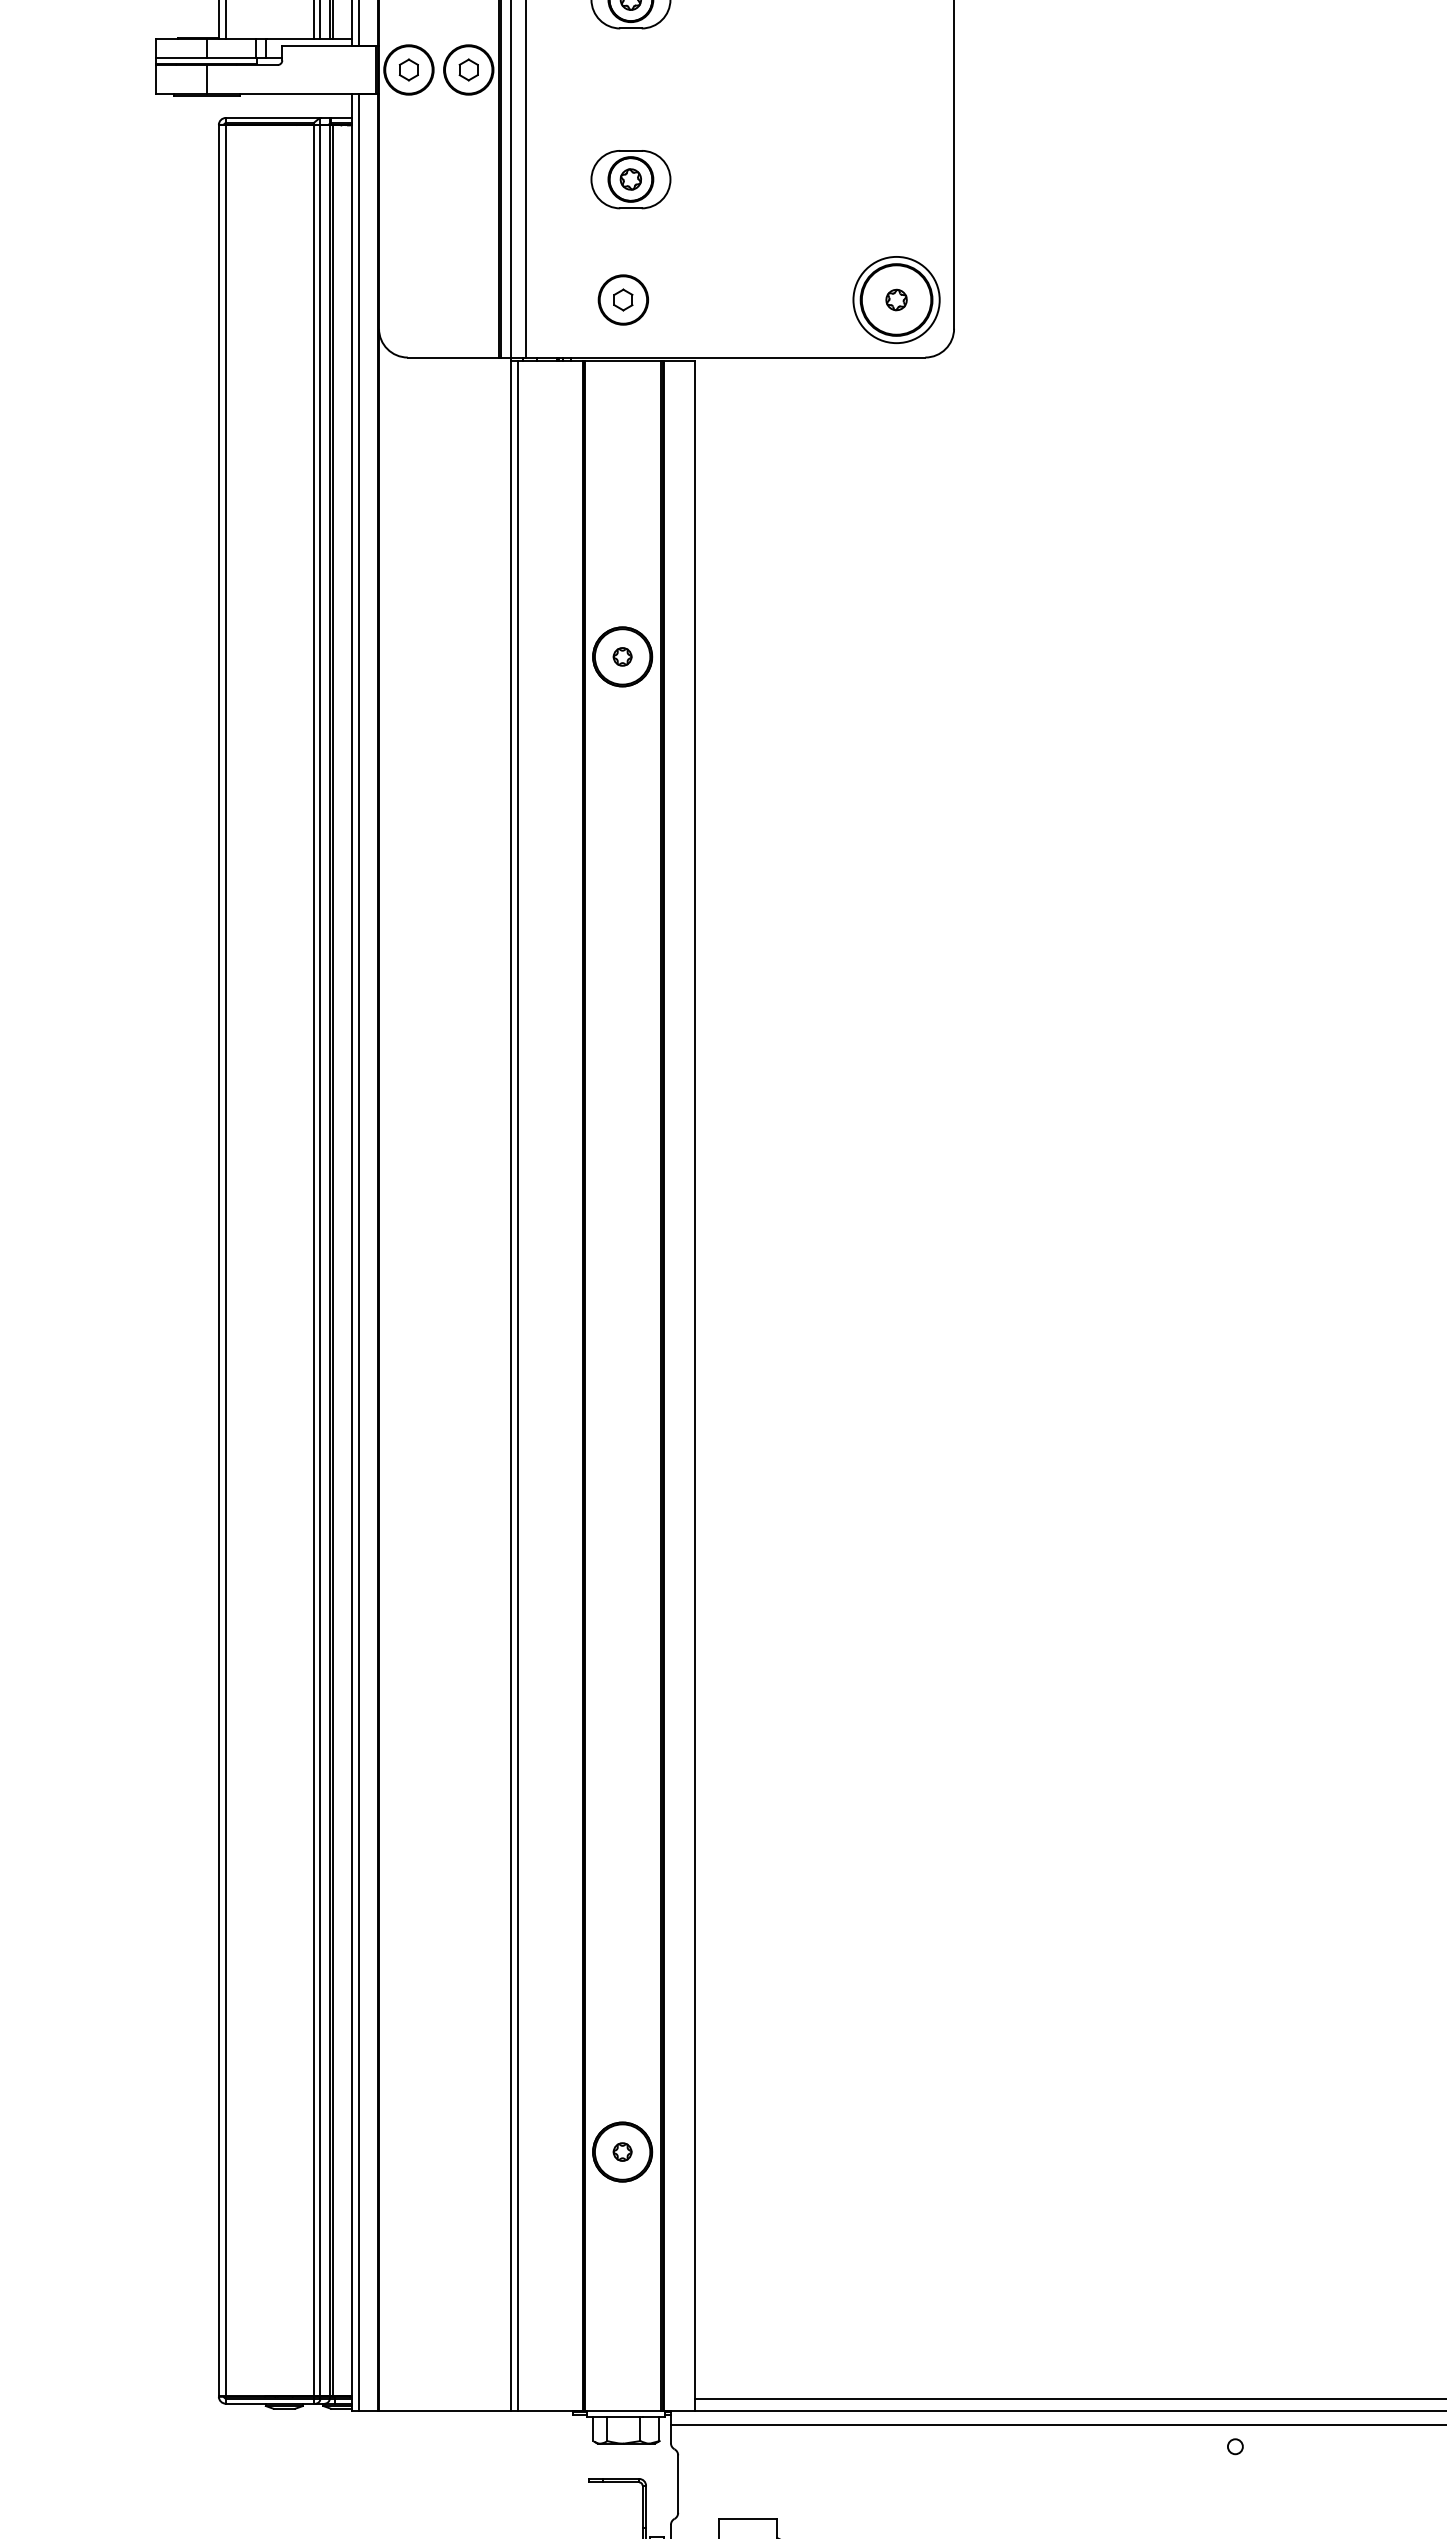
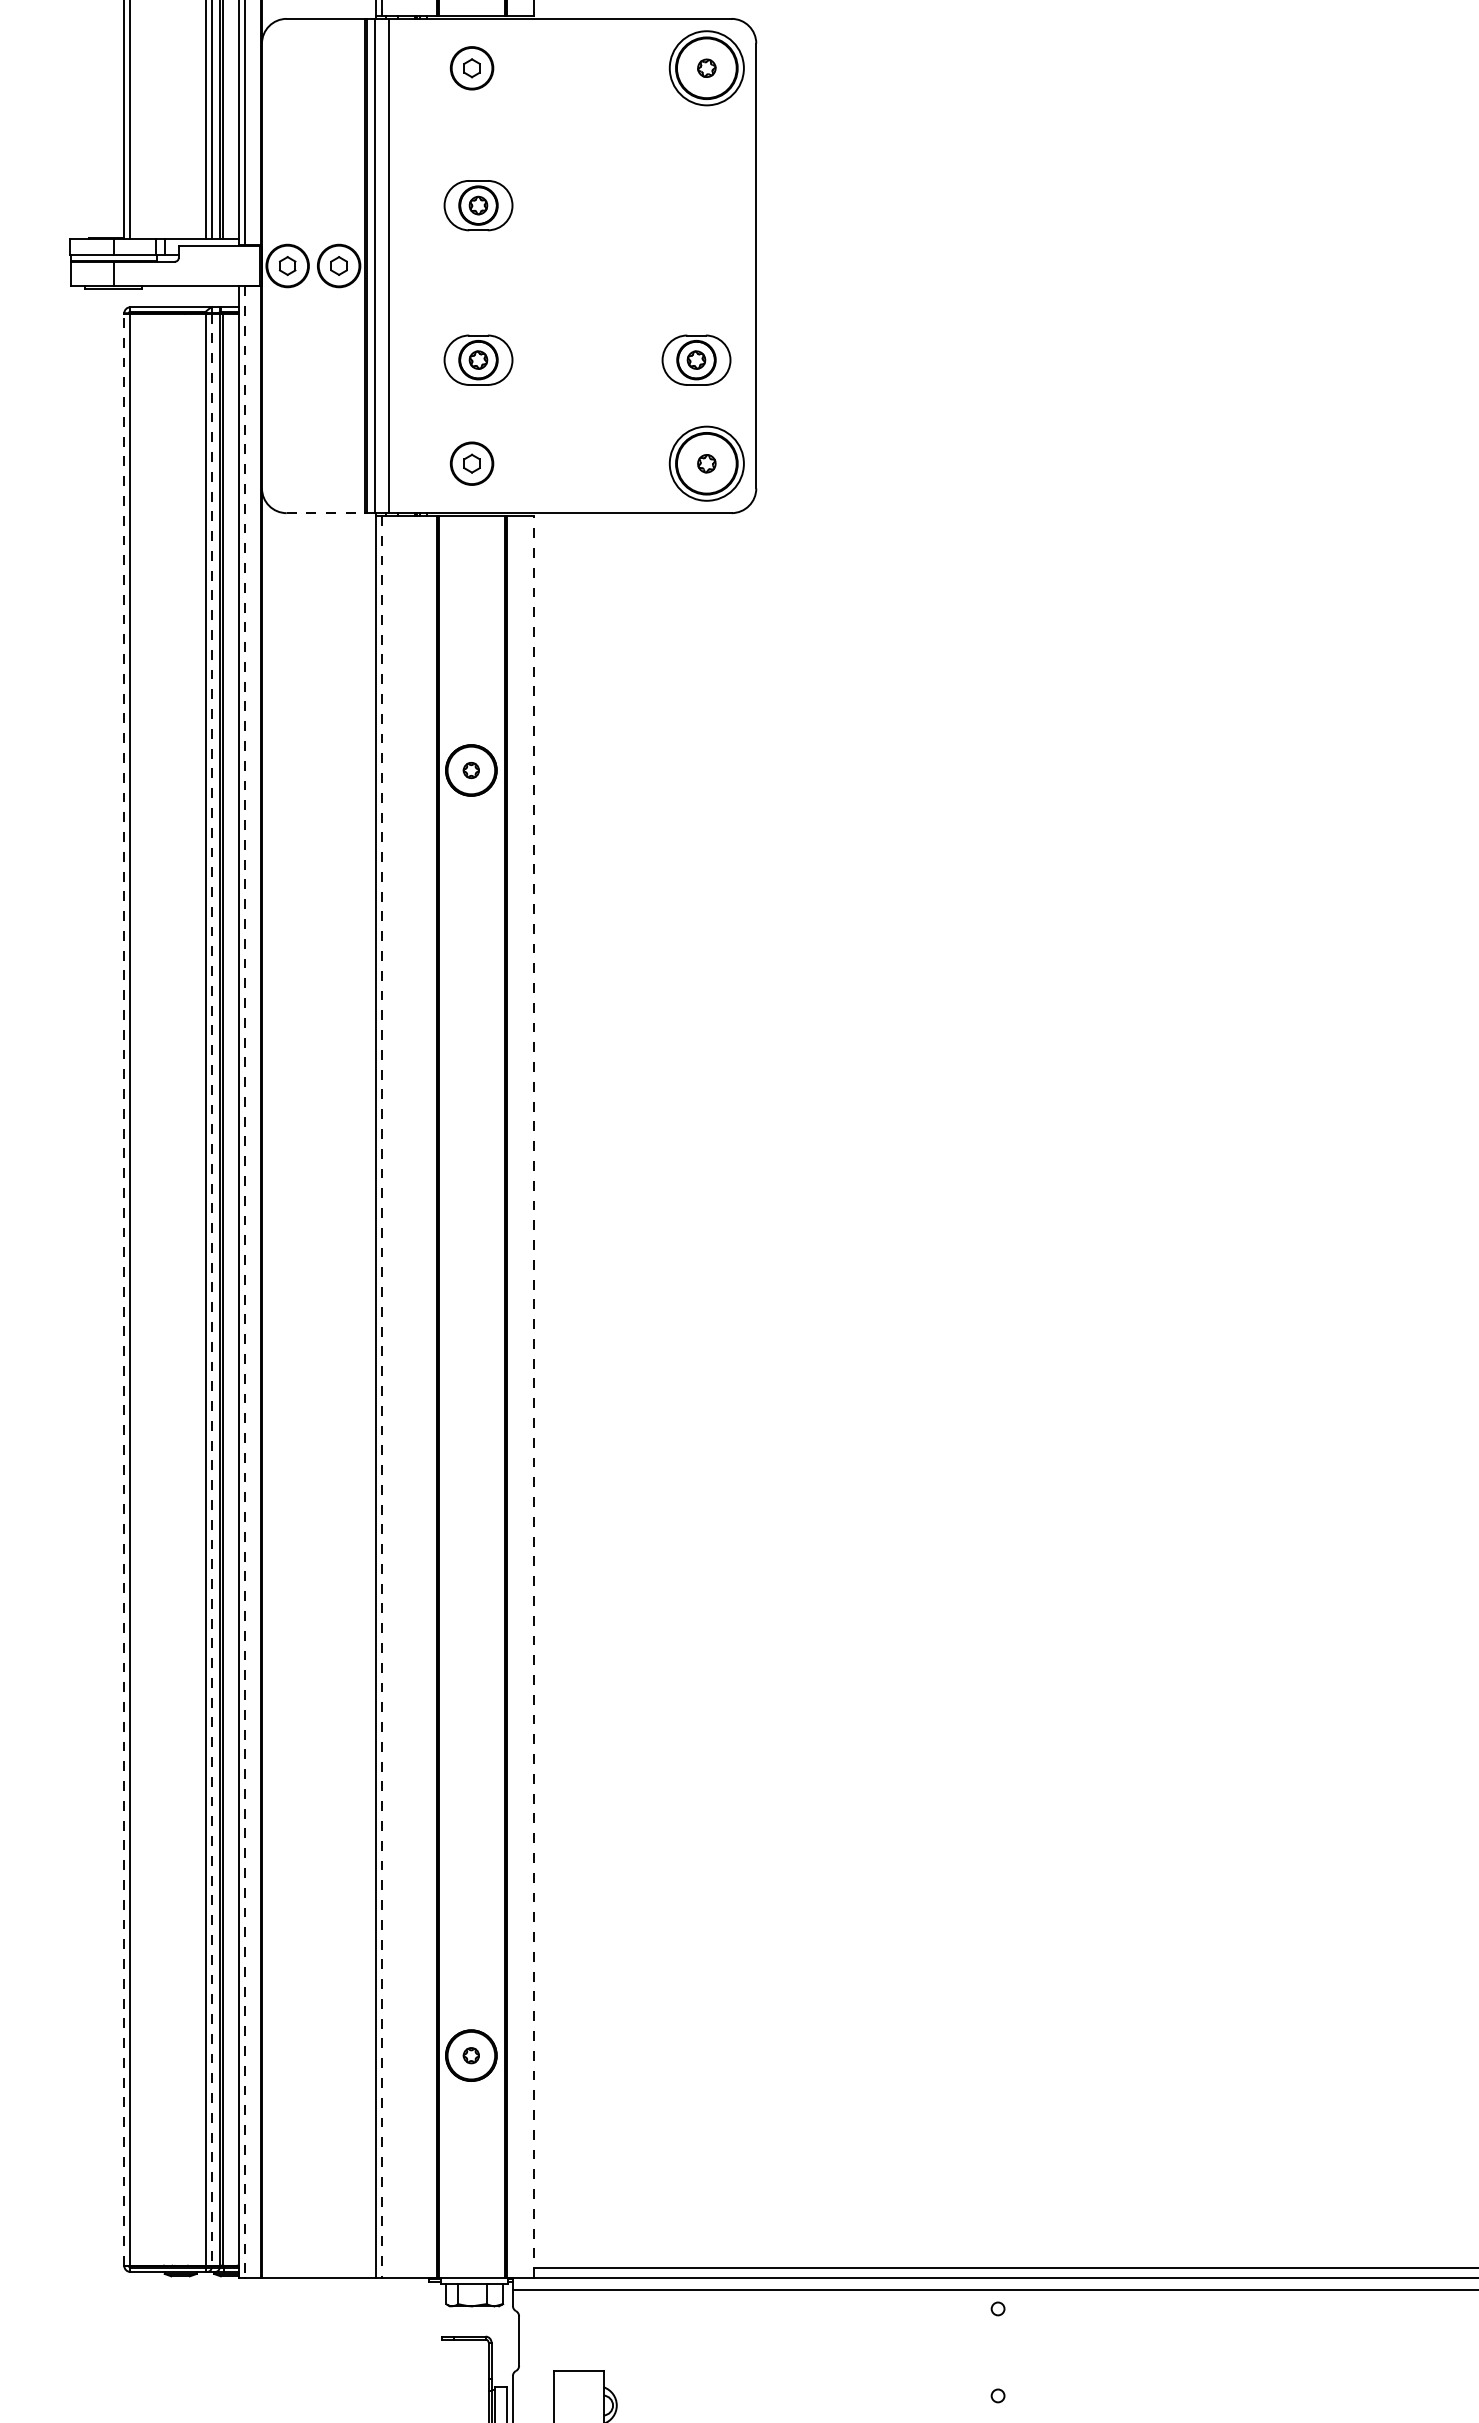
part: (884, 178) -> (696, 359), added
line: (452, 357) -> (325, 513), solid -> dashed
line: (359, 1252) -> (245, 1282), solid -> dashed
line: (219, 1260) -> (124, 1289), solid -> dashed
line: (320, 1260) -> (211, 1289), solid -> dashed
line: (694, 1385) -> (533, 1396), solid -> dashed
line: (518, 1386) -> (381, 1397), solid -> dashed

